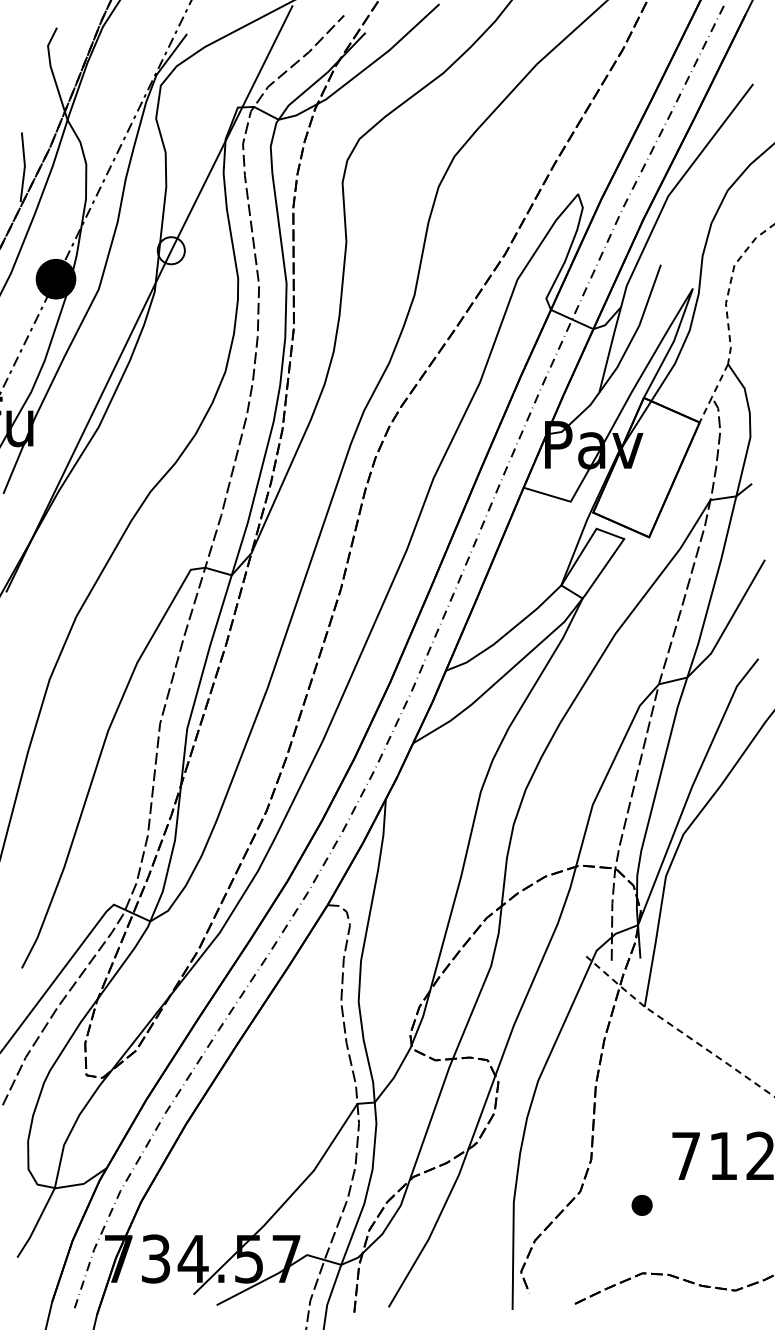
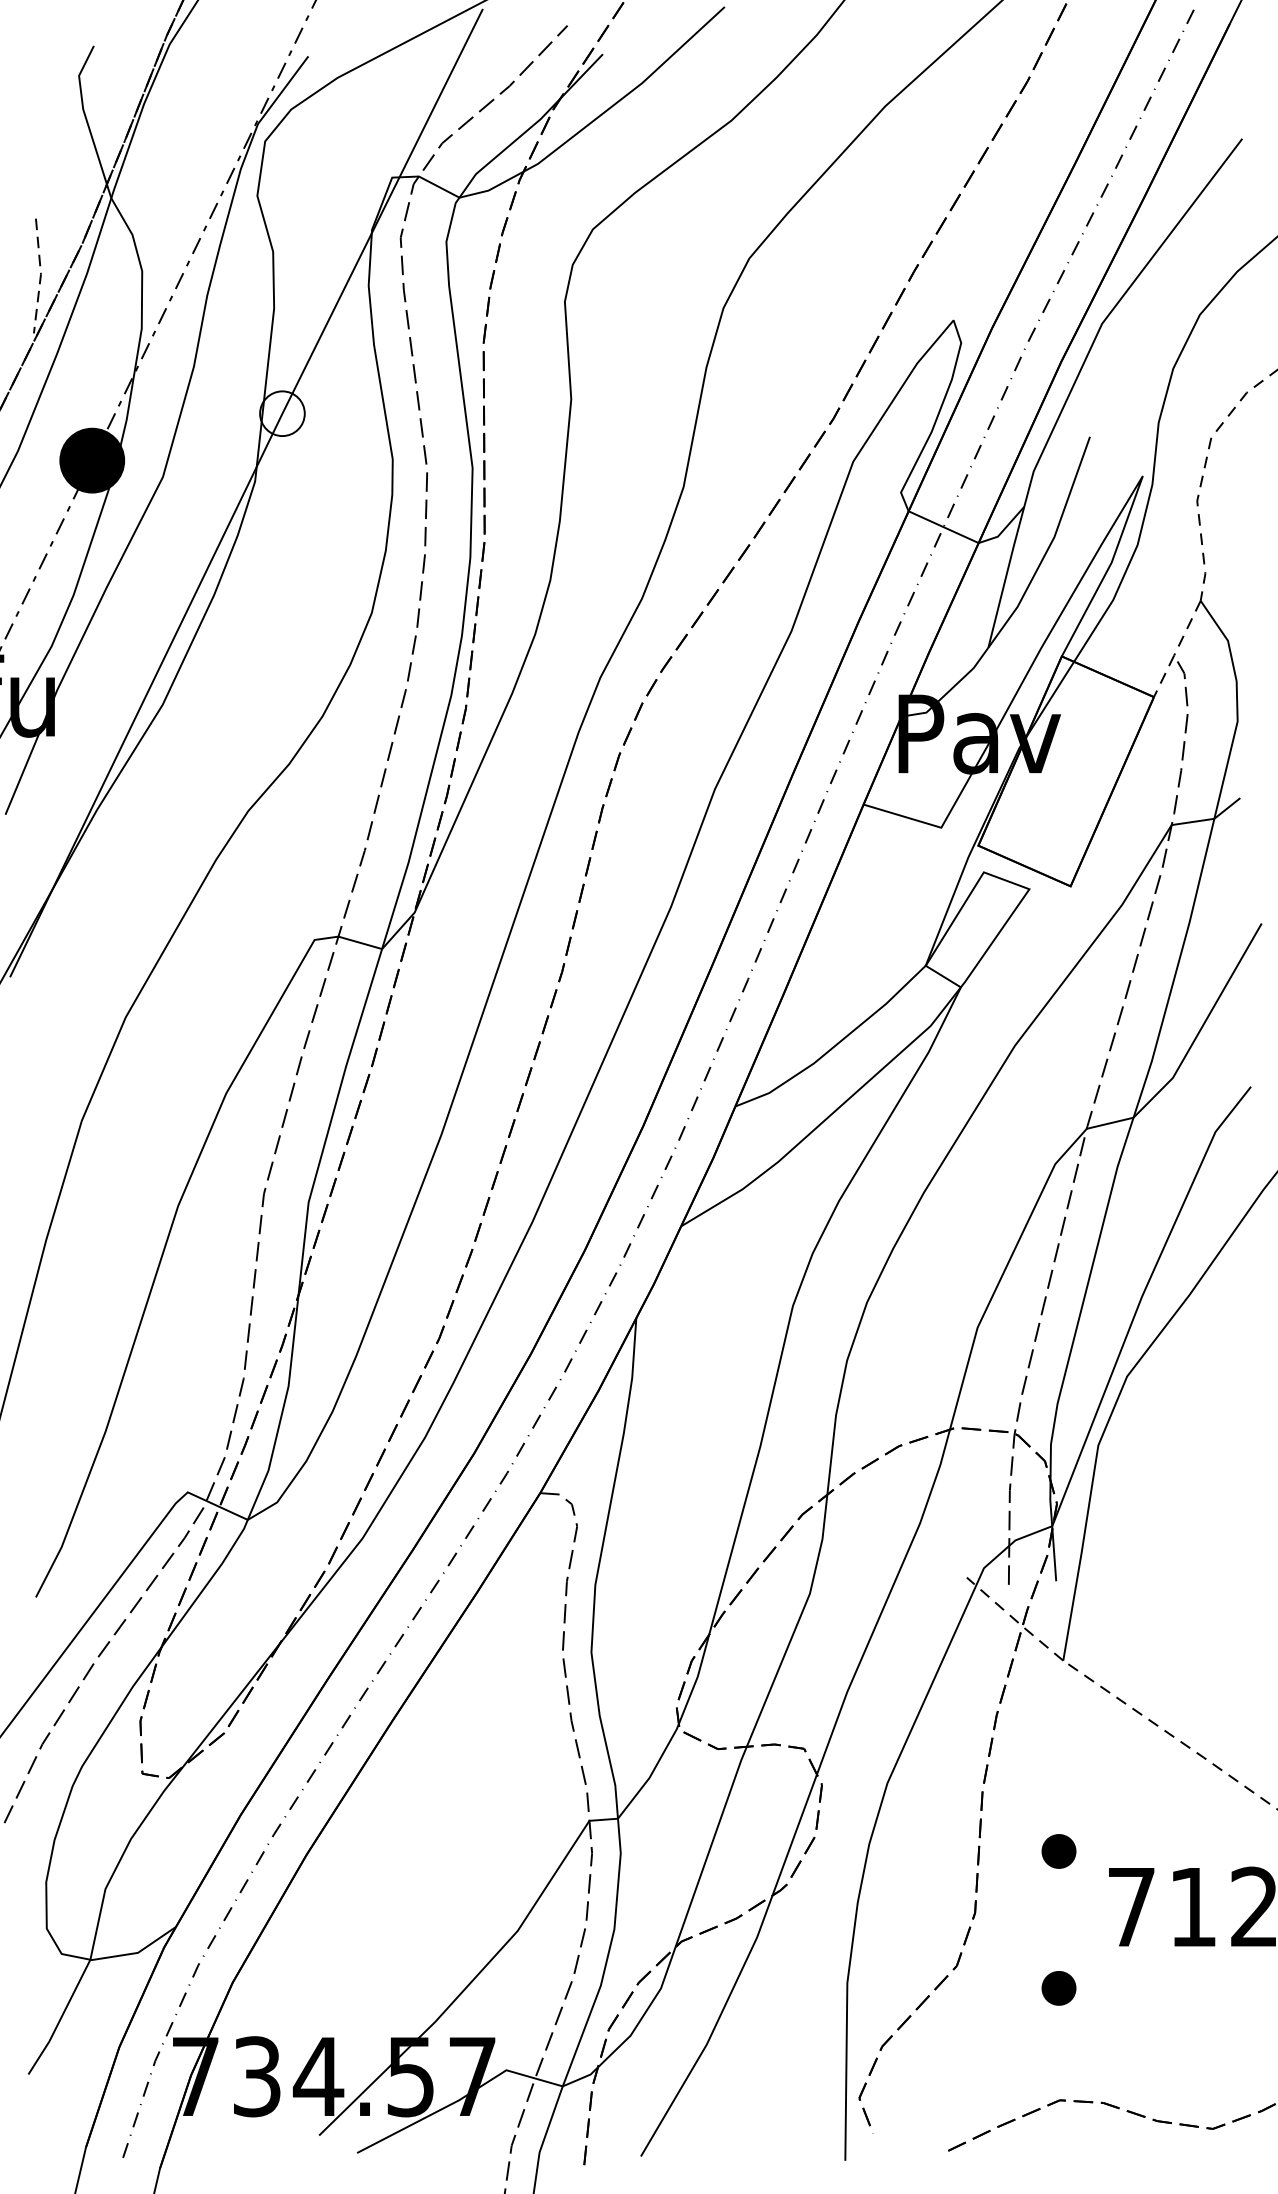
line: (24, 167) -> (40, 276), solid -> dashed
part: (641, 1121) -> (1057, 1849), added

